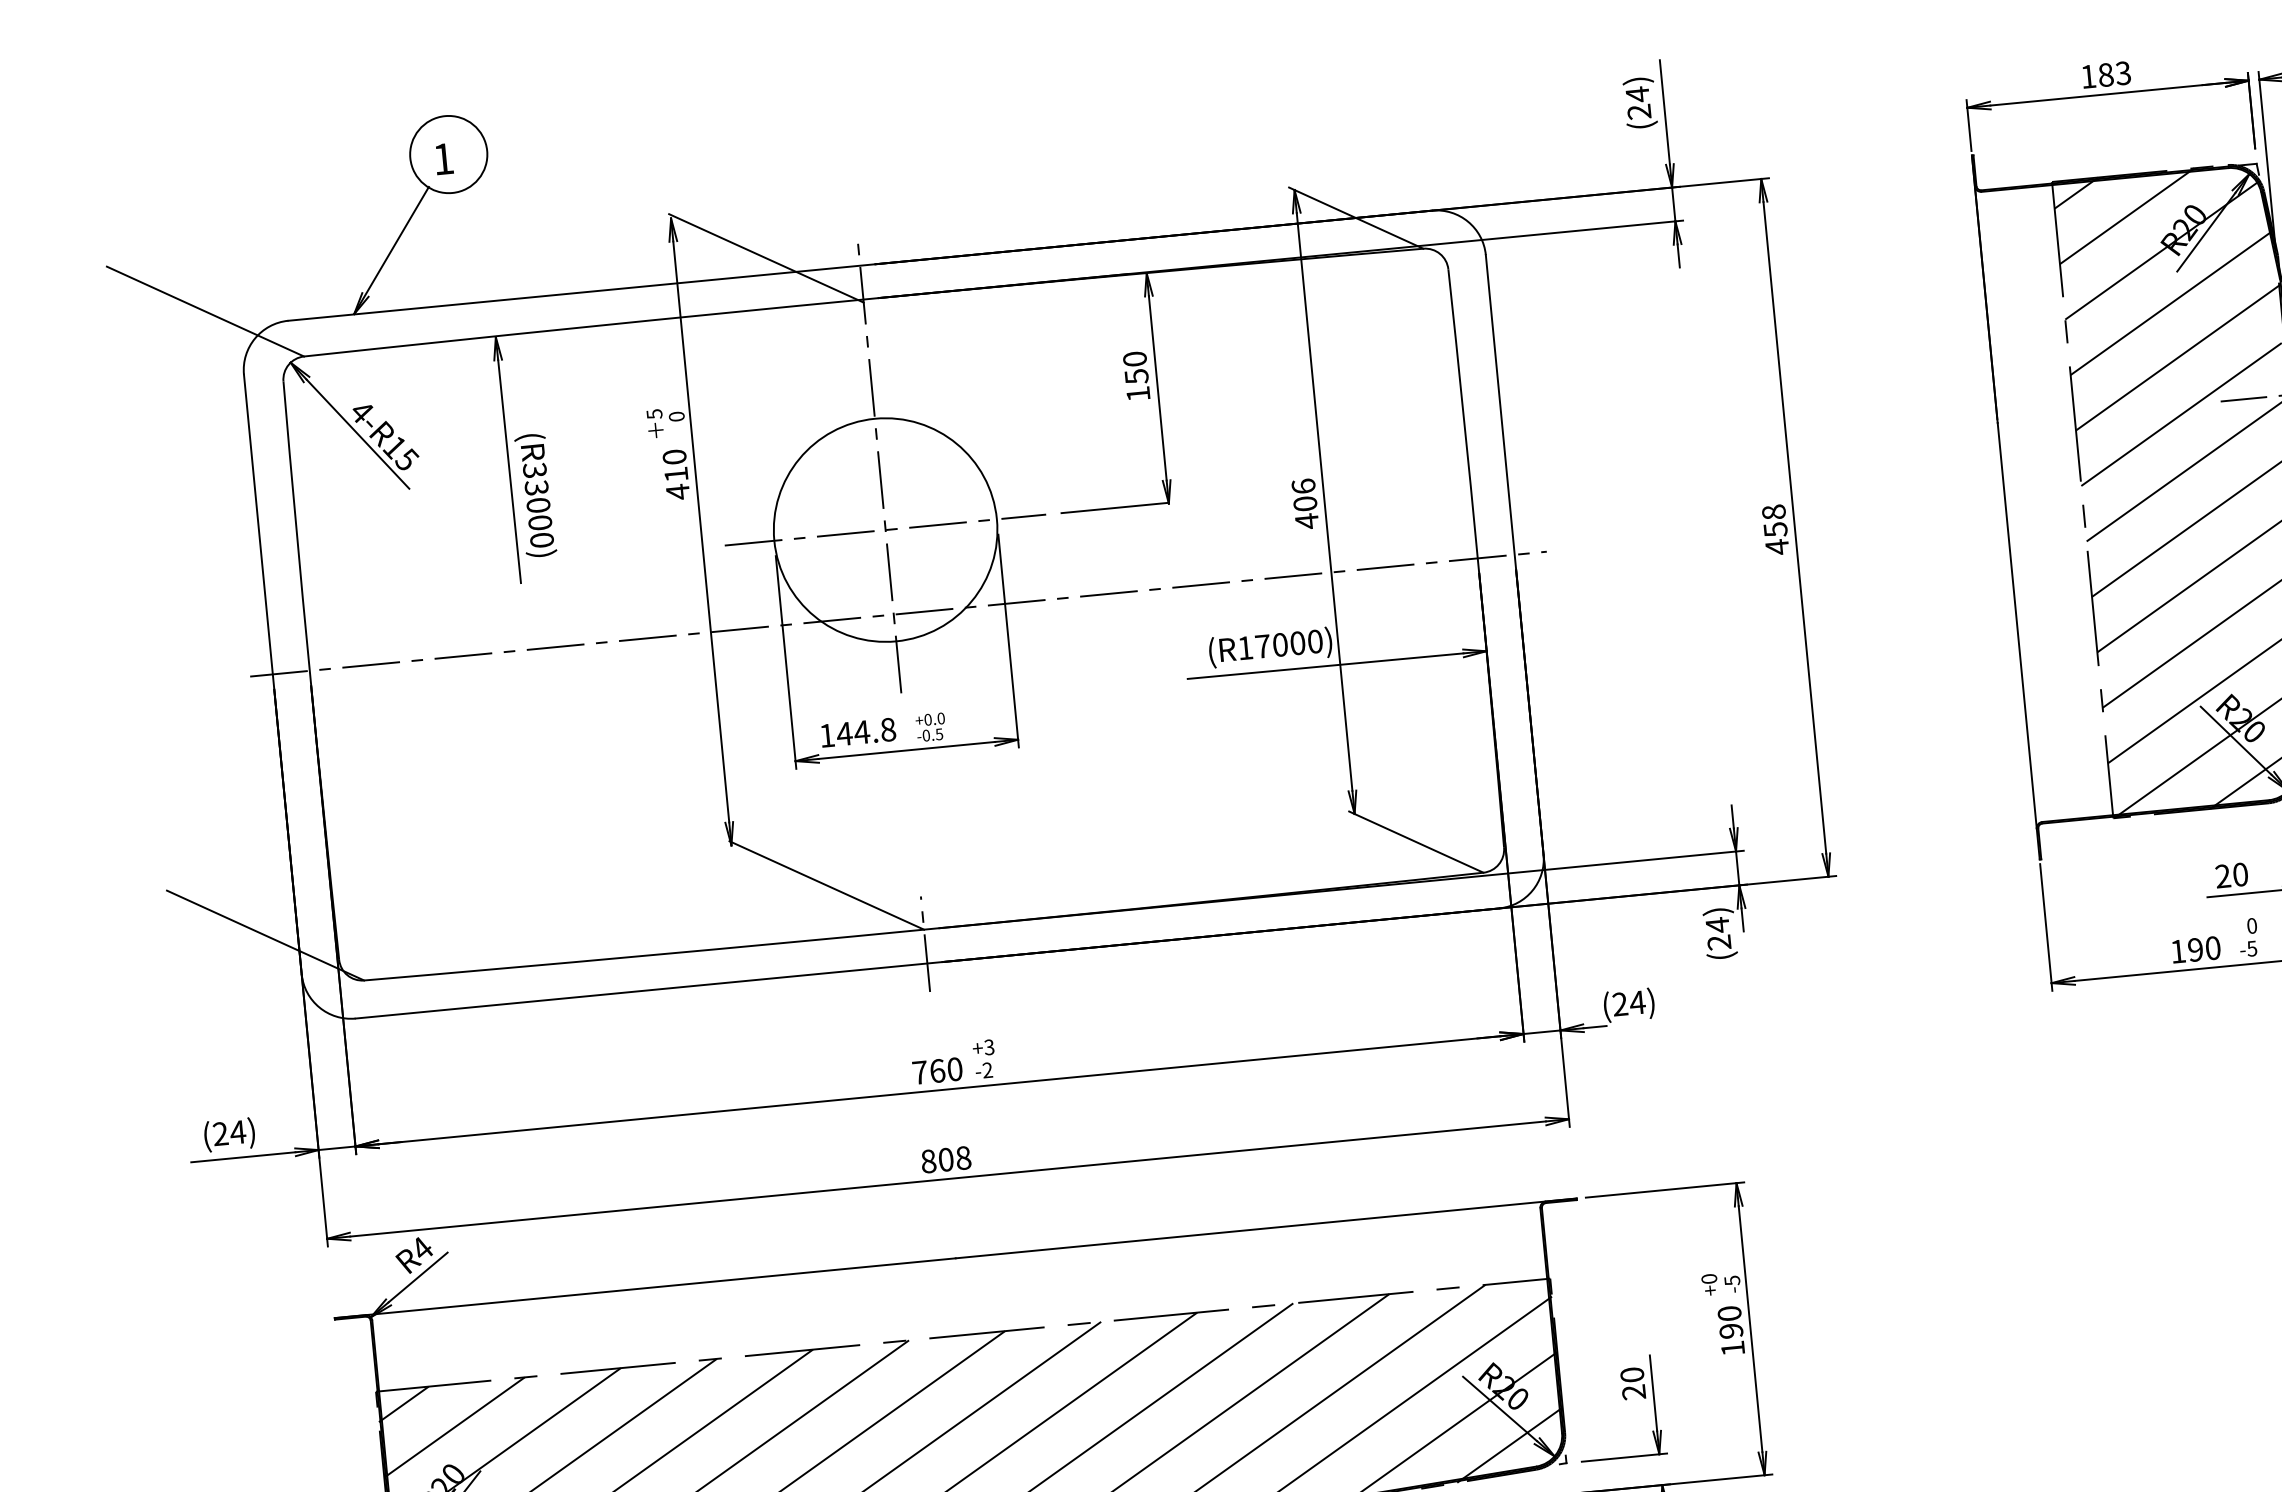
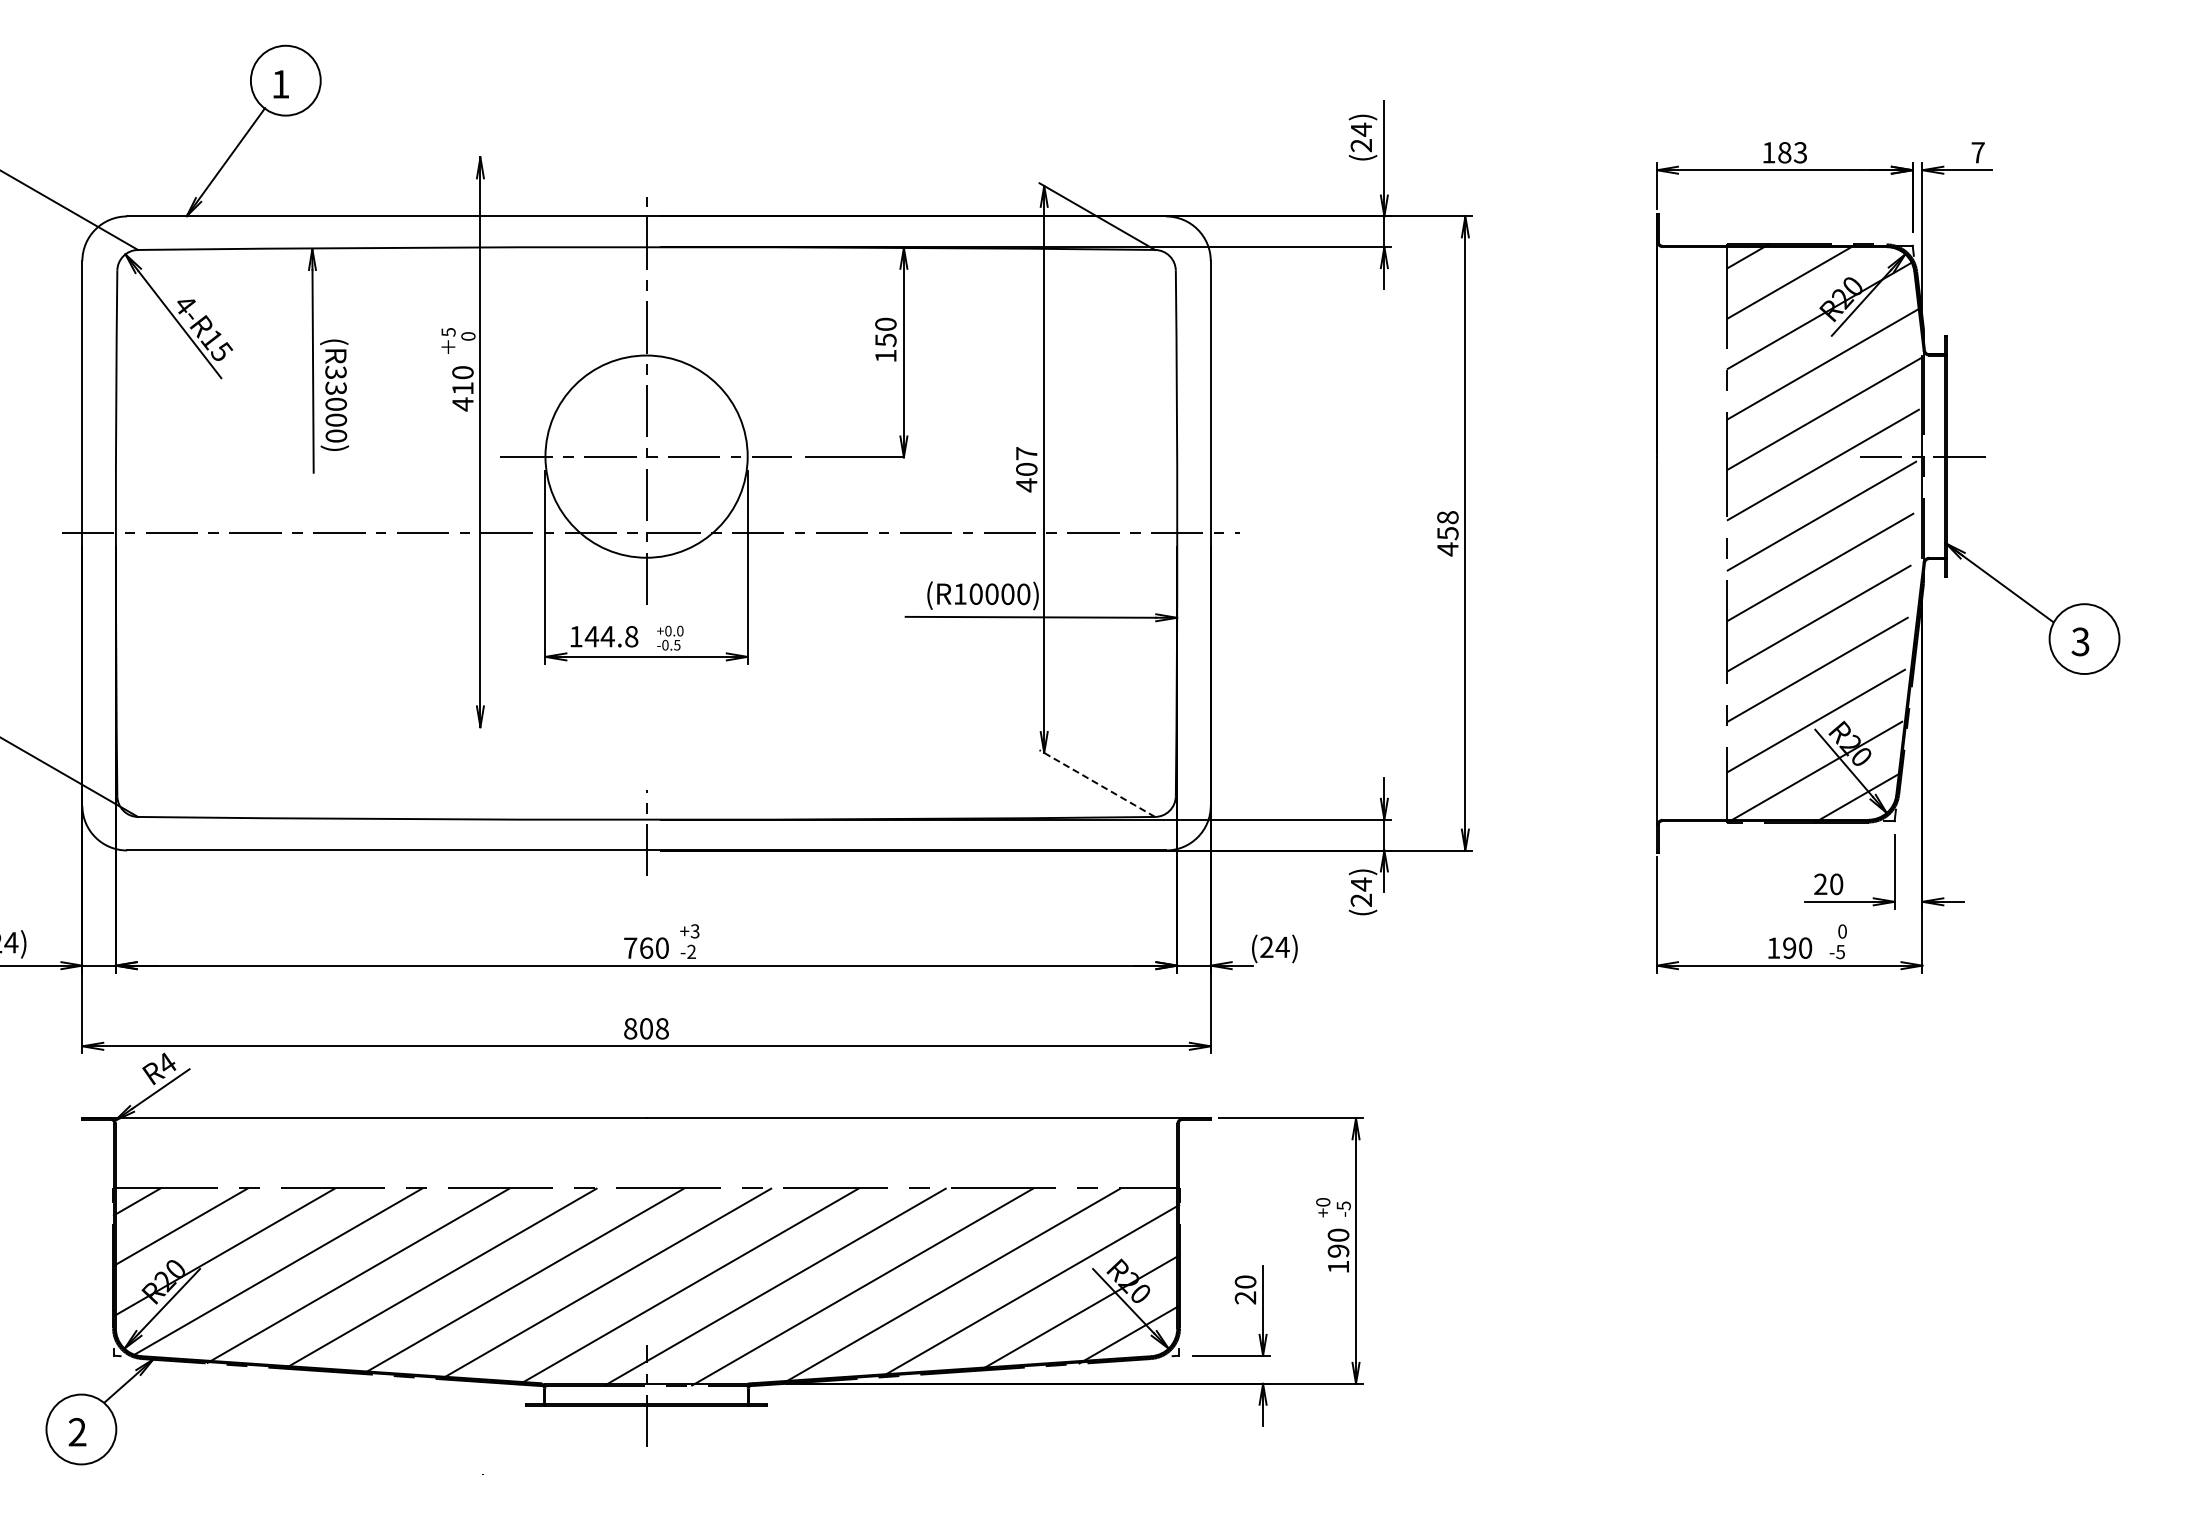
line: (766, 258) -> (562, 201), removed
text: (1303, 486) -> (1026, 453), 406 -> 407
text: (1262, 645) -> (975, 593), (R17000) -> (R10000)
line: (1416, 841) -> (1097, 783), solid -> dashed
line: (826, 885) -> (562, 771), removed

